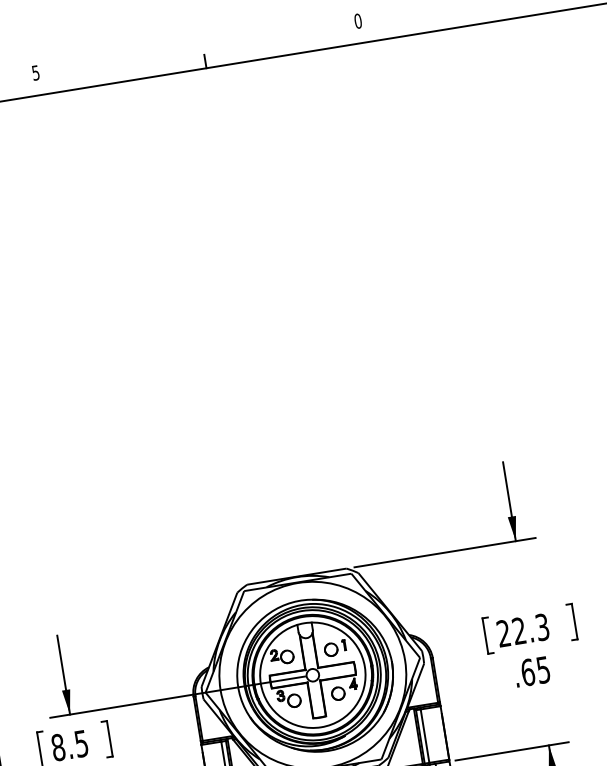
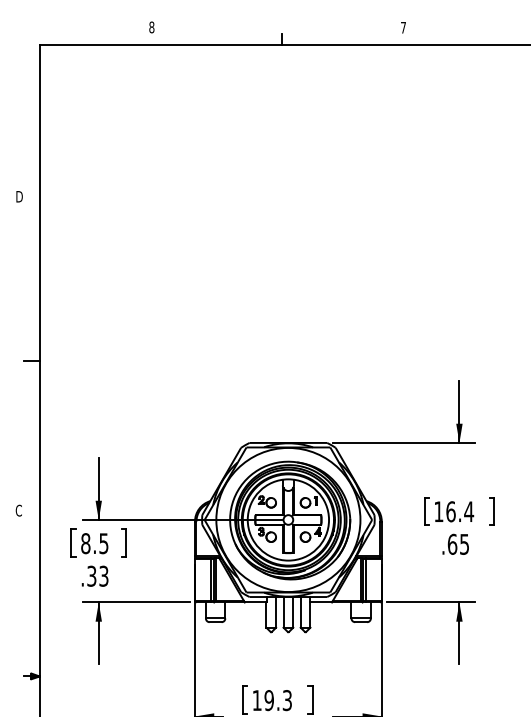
text: (358, 20) -> (403, 27), 0 -> 7
text: (35, 73) -> (151, 27), 5 -> 8
text: (523, 629) -> (454, 511), 22.3 -> 16.4

